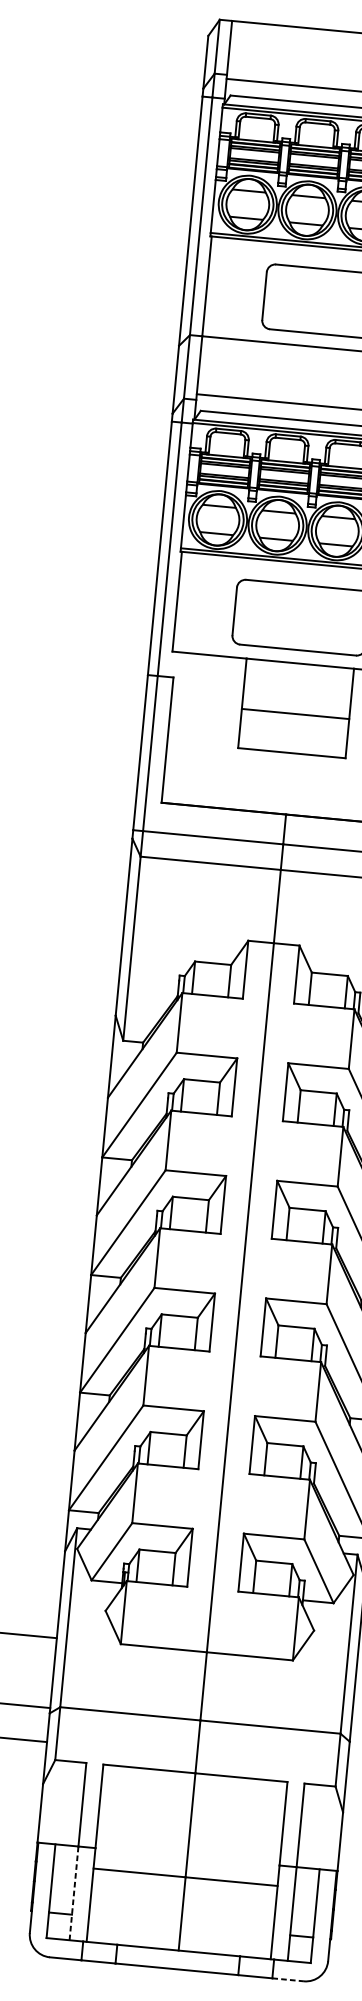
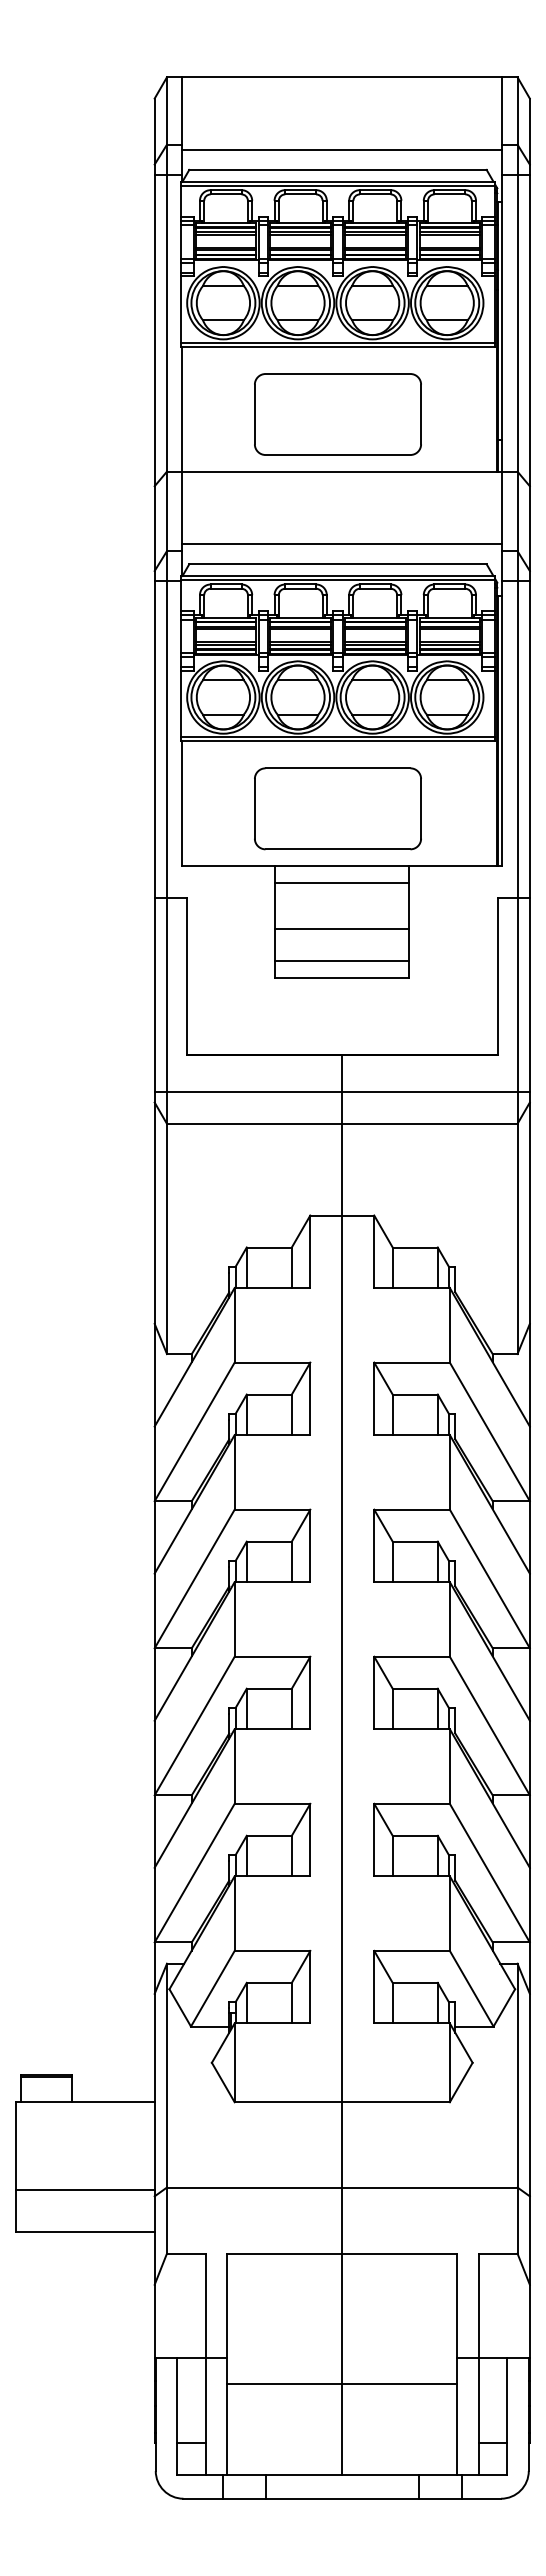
line: (299, 677) -> (342, 883), added
line: (293, 739) -> (342, 960), added
line: (73, 1893) -> (205, 2416), dashed -> solid
line: (288, 1979) -> (481, 2498), dashed -> solid

